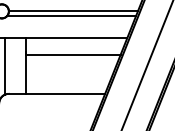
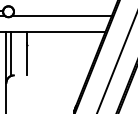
line: (73, 11) -> (63, 11), removed
line: (73, 55) -> (63, 45), removed
line: (56, 93) -> (50, 75), removed

